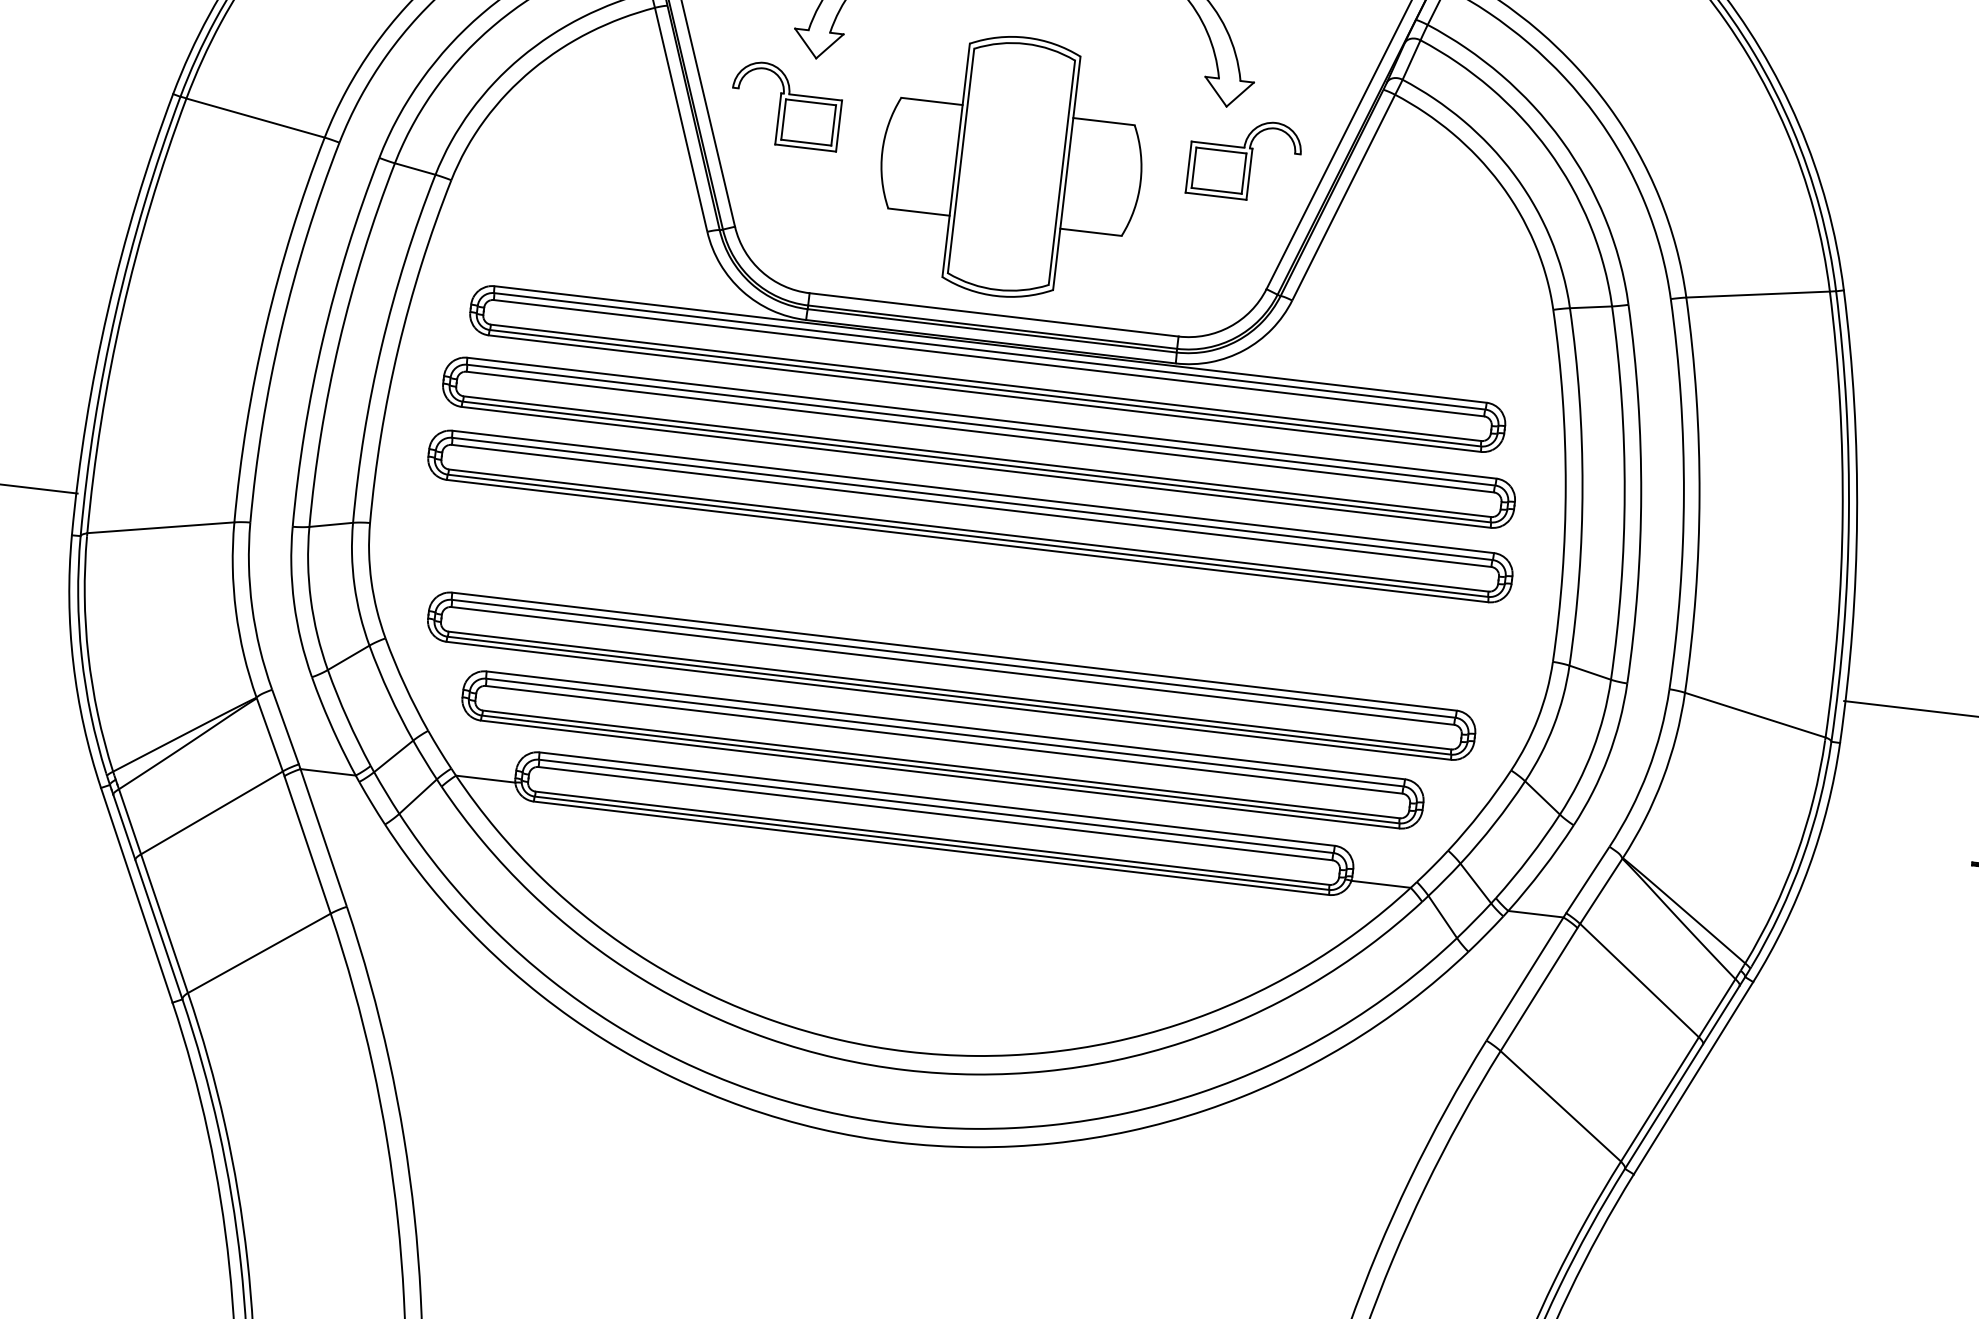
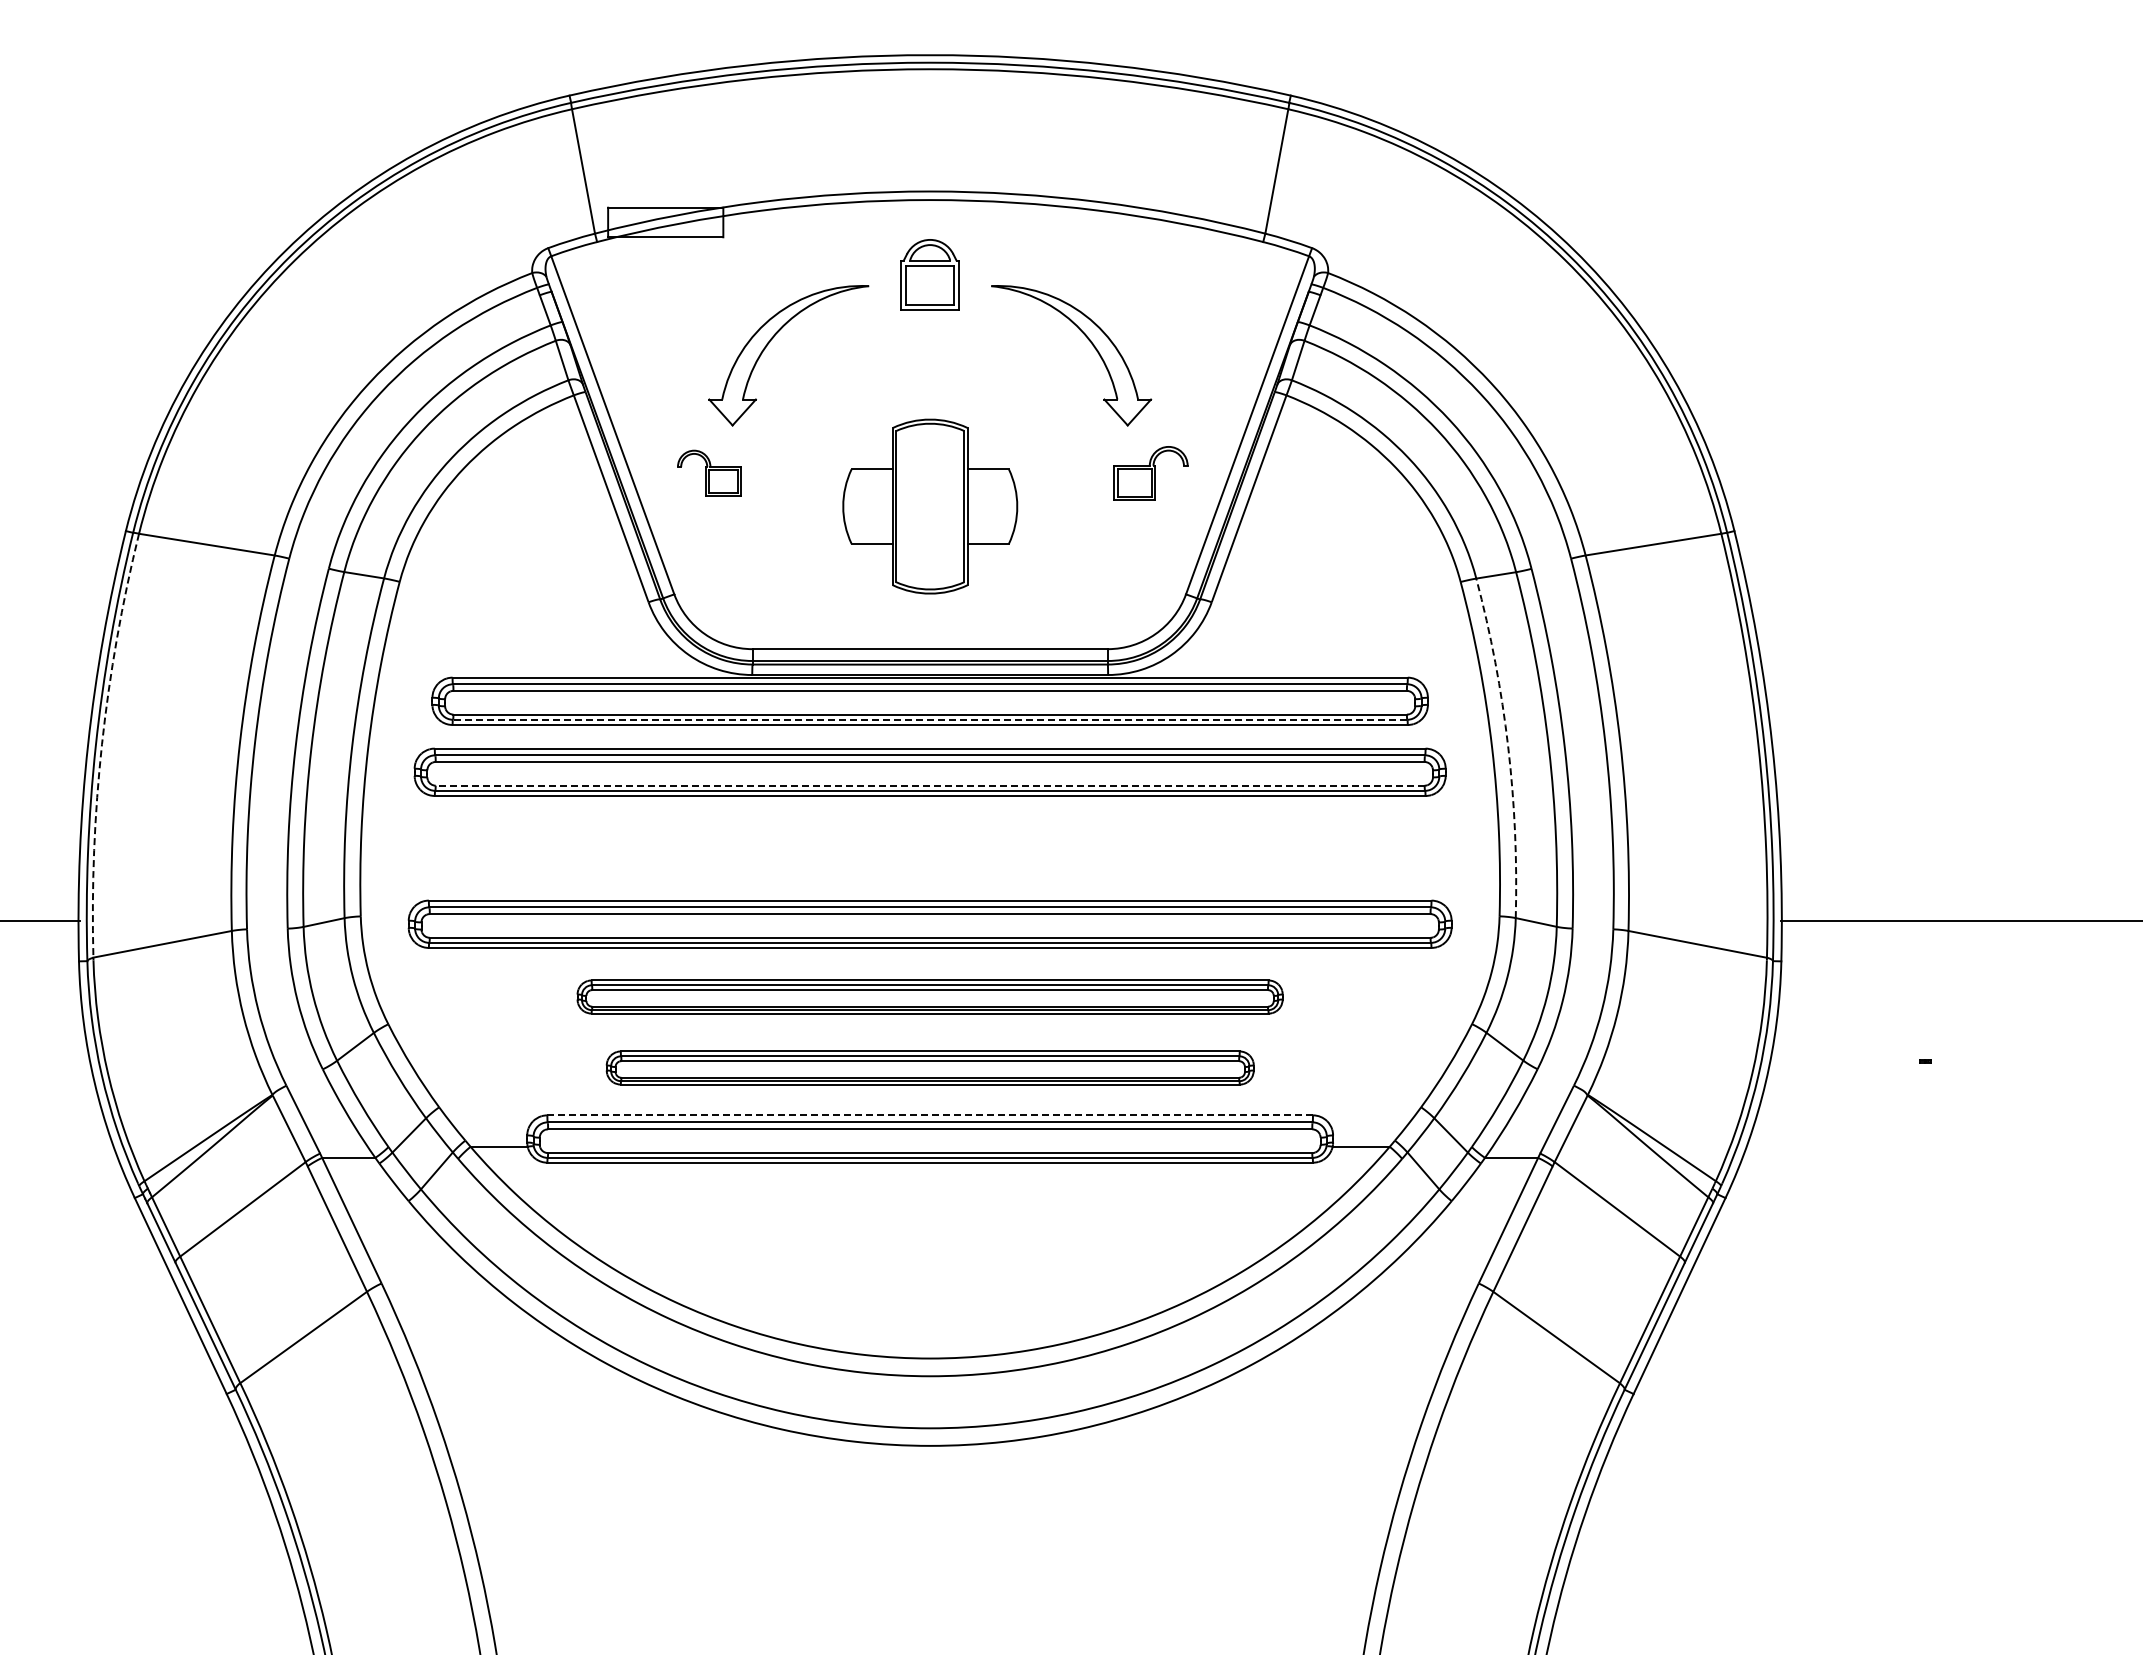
part: (786, 105) -> (709, 473), size x0.6
part: (1244, 159) -> (1150, 473), size x0.7
part: (1011, 166) -> (930, 506), size x0.7
arc: (122, 312) -> (102, 744), solid -> dashed
line: (984, 387) -> (929, 719), solid -> dashed
line: (976, 456) -> (929, 785), solid -> dashed
arc: (1582, 486) -> (1508, 746), solid -> dashed
part: (969, 515) -> (929, 923), moved
part: (951, 675) -> (929, 996), size x0.7
part: (943, 749) -> (930, 1067), size x0.7
line: (937, 799) -> (930, 1115), solid -> dashed

